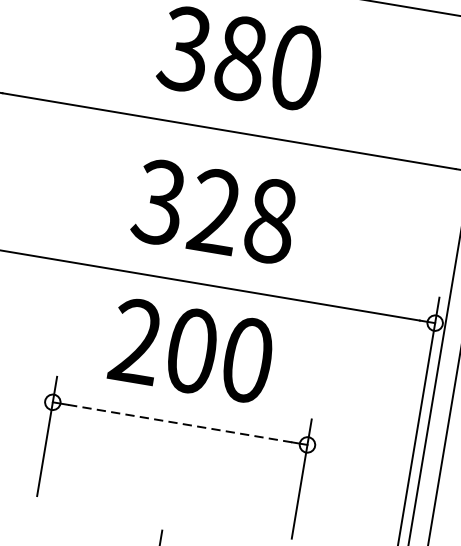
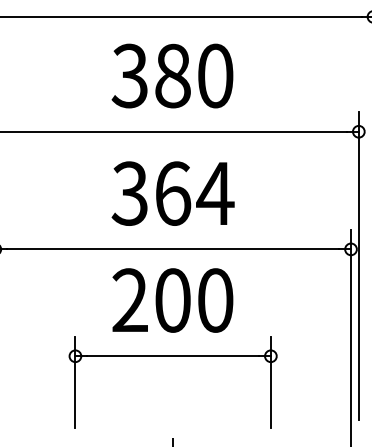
text: (243, 216) -> (194, 193), 328 -> 364
line: (180, 423) -> (173, 356), dashed -> solid

